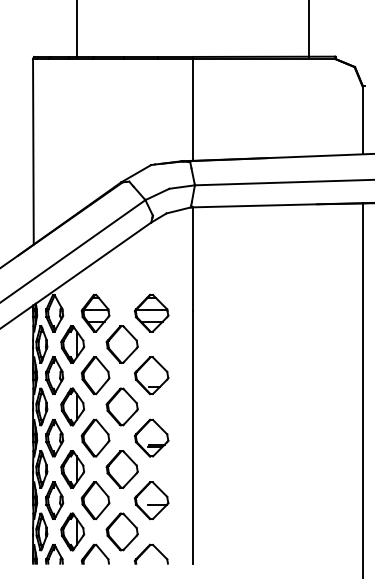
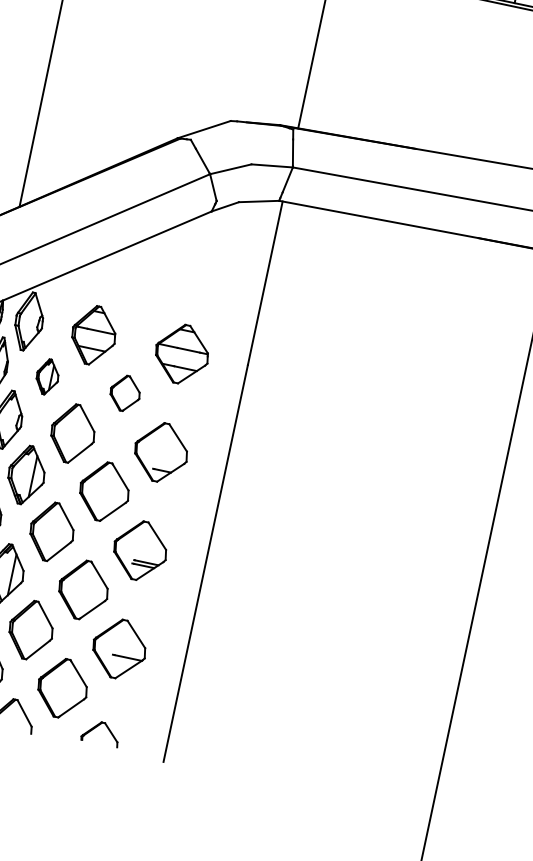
part: (72, 344) -> (47, 376), size x0.6
part: (121, 344) -> (124, 393), size x0.6
part: (151, 553) -> (101, 732), size x0.7

